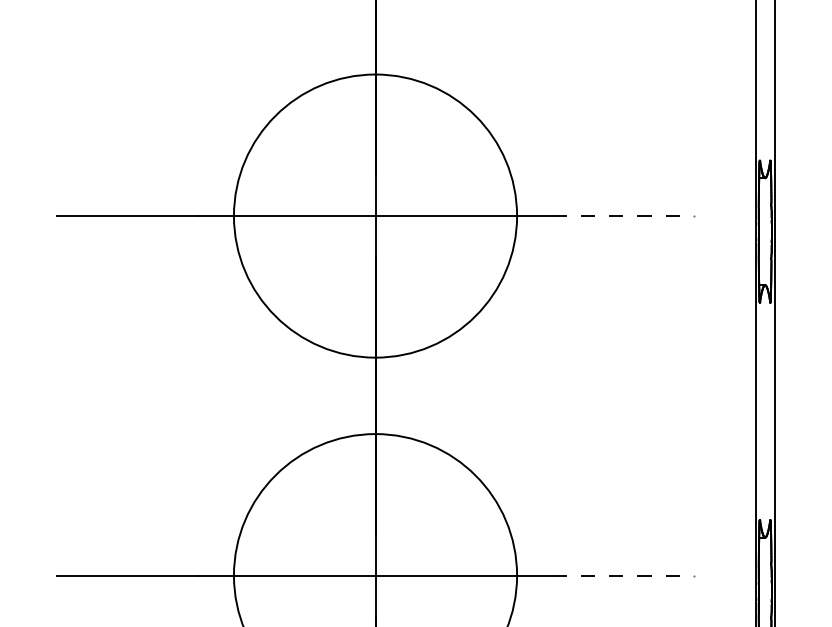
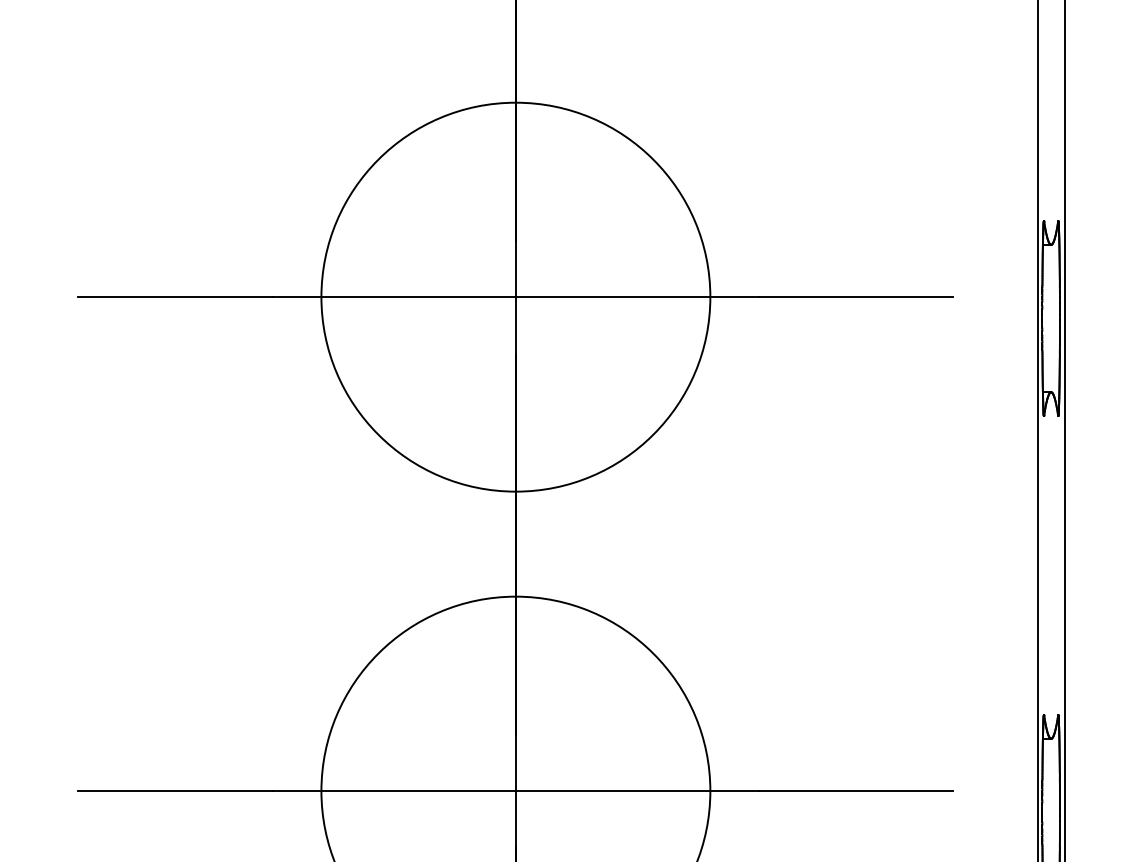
line: (623, 216) -> (856, 297), dashed -> solid
line: (623, 575) -> (856, 791), dashed -> solid

